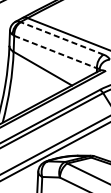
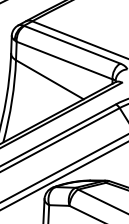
line: (61, 38) -> (71, 44), dashed -> solid
line: (56, 52) -> (65, 60), dashed -> solid

